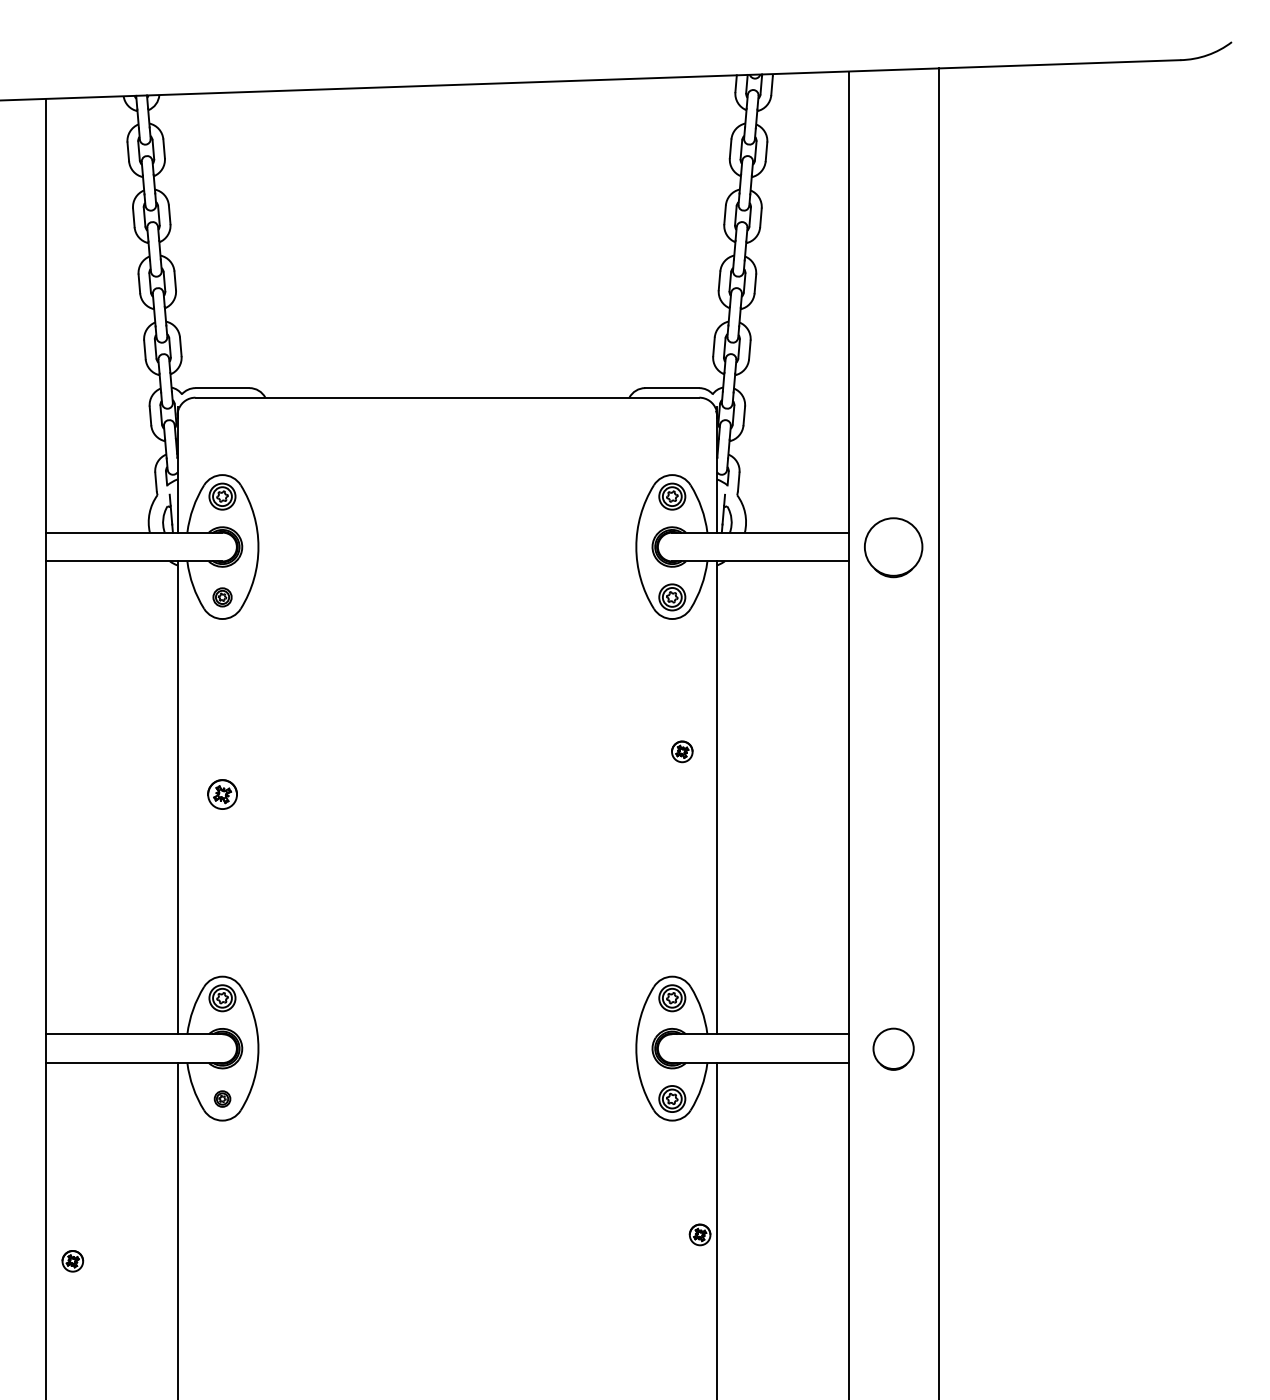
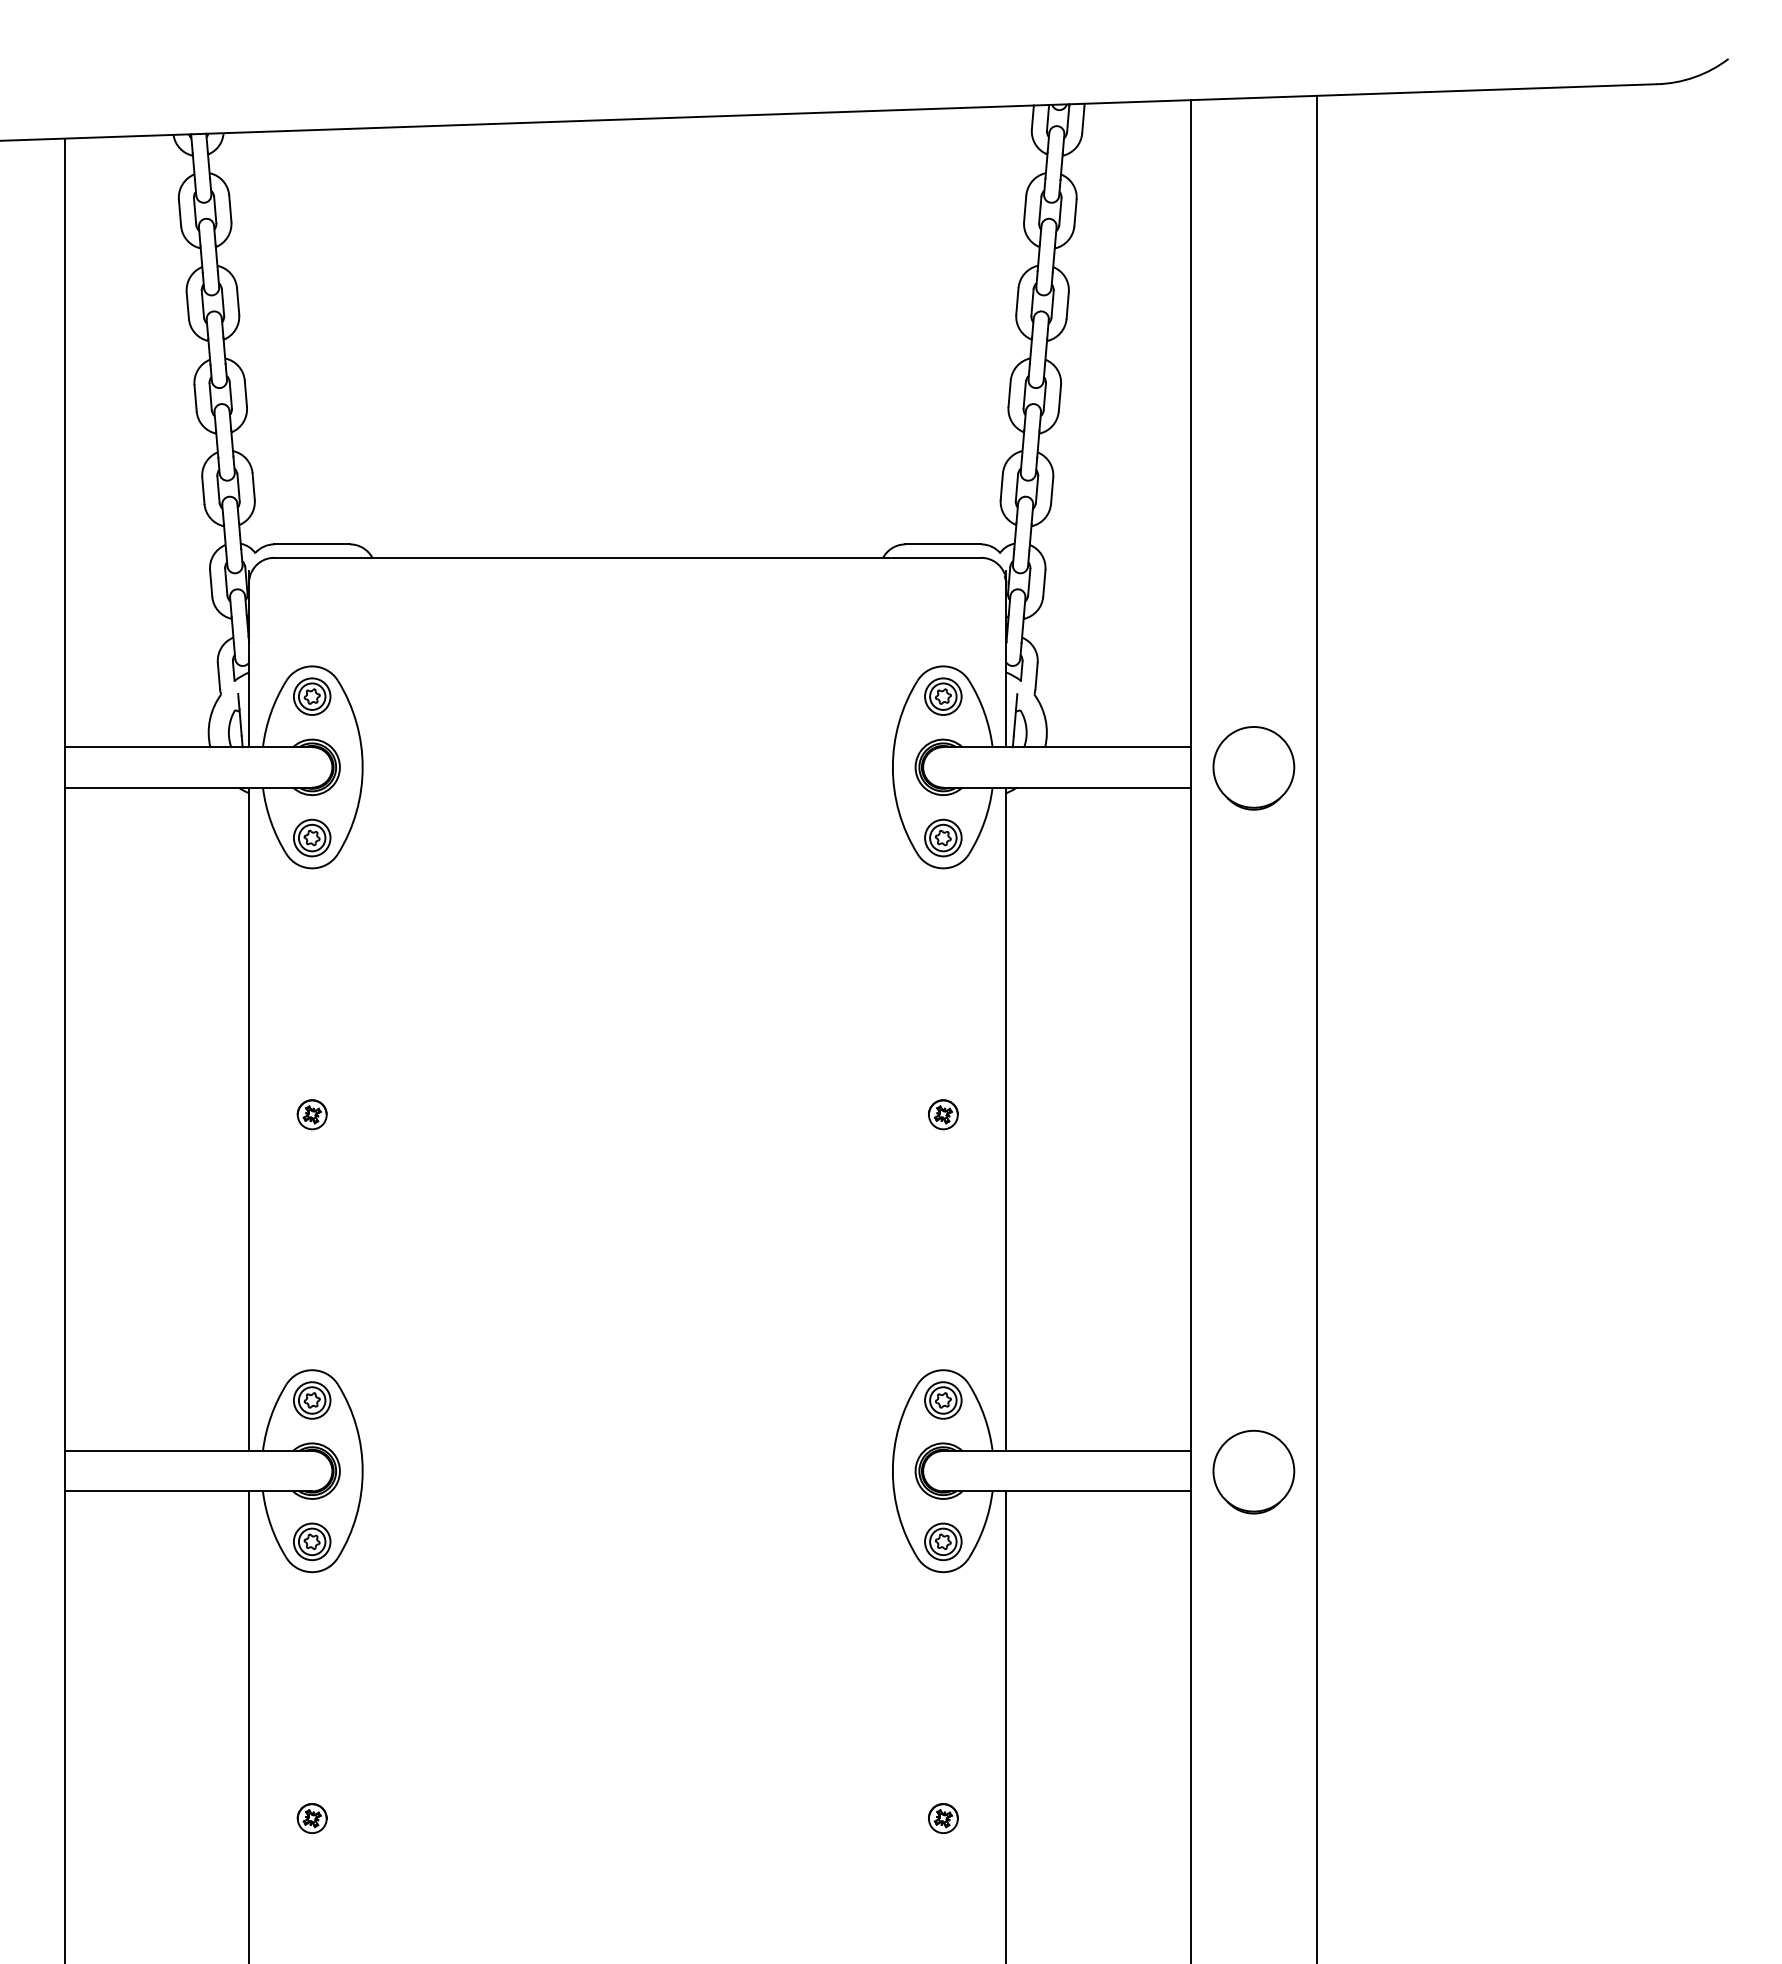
part: (222, 597) -> (312, 837), size x1.43
part: (682, 751) -> (943, 1114), moved
part: (221, 794) -> (311, 1114), size x0.71
part: (893, 1048) -> (1253, 1471), size x1.43
part: (222, 1098) -> (312, 1541), size x1.67
part: (700, 1234) -> (943, 1818), moved
part: (72, 1261) -> (311, 1818), moved

